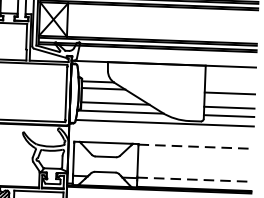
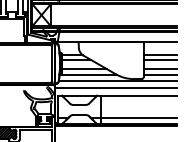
line: (229, 86) -> (159, 55), added
line: (160, 134) -> (115, 88), added
line: (195, 145) -> (138, 95), dashed -> solid
line: (194, 179) -> (138, 117), dashed -> solid

